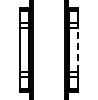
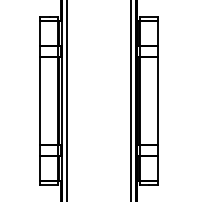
line: (78, 49) -> (158, 99), dashed -> solid

